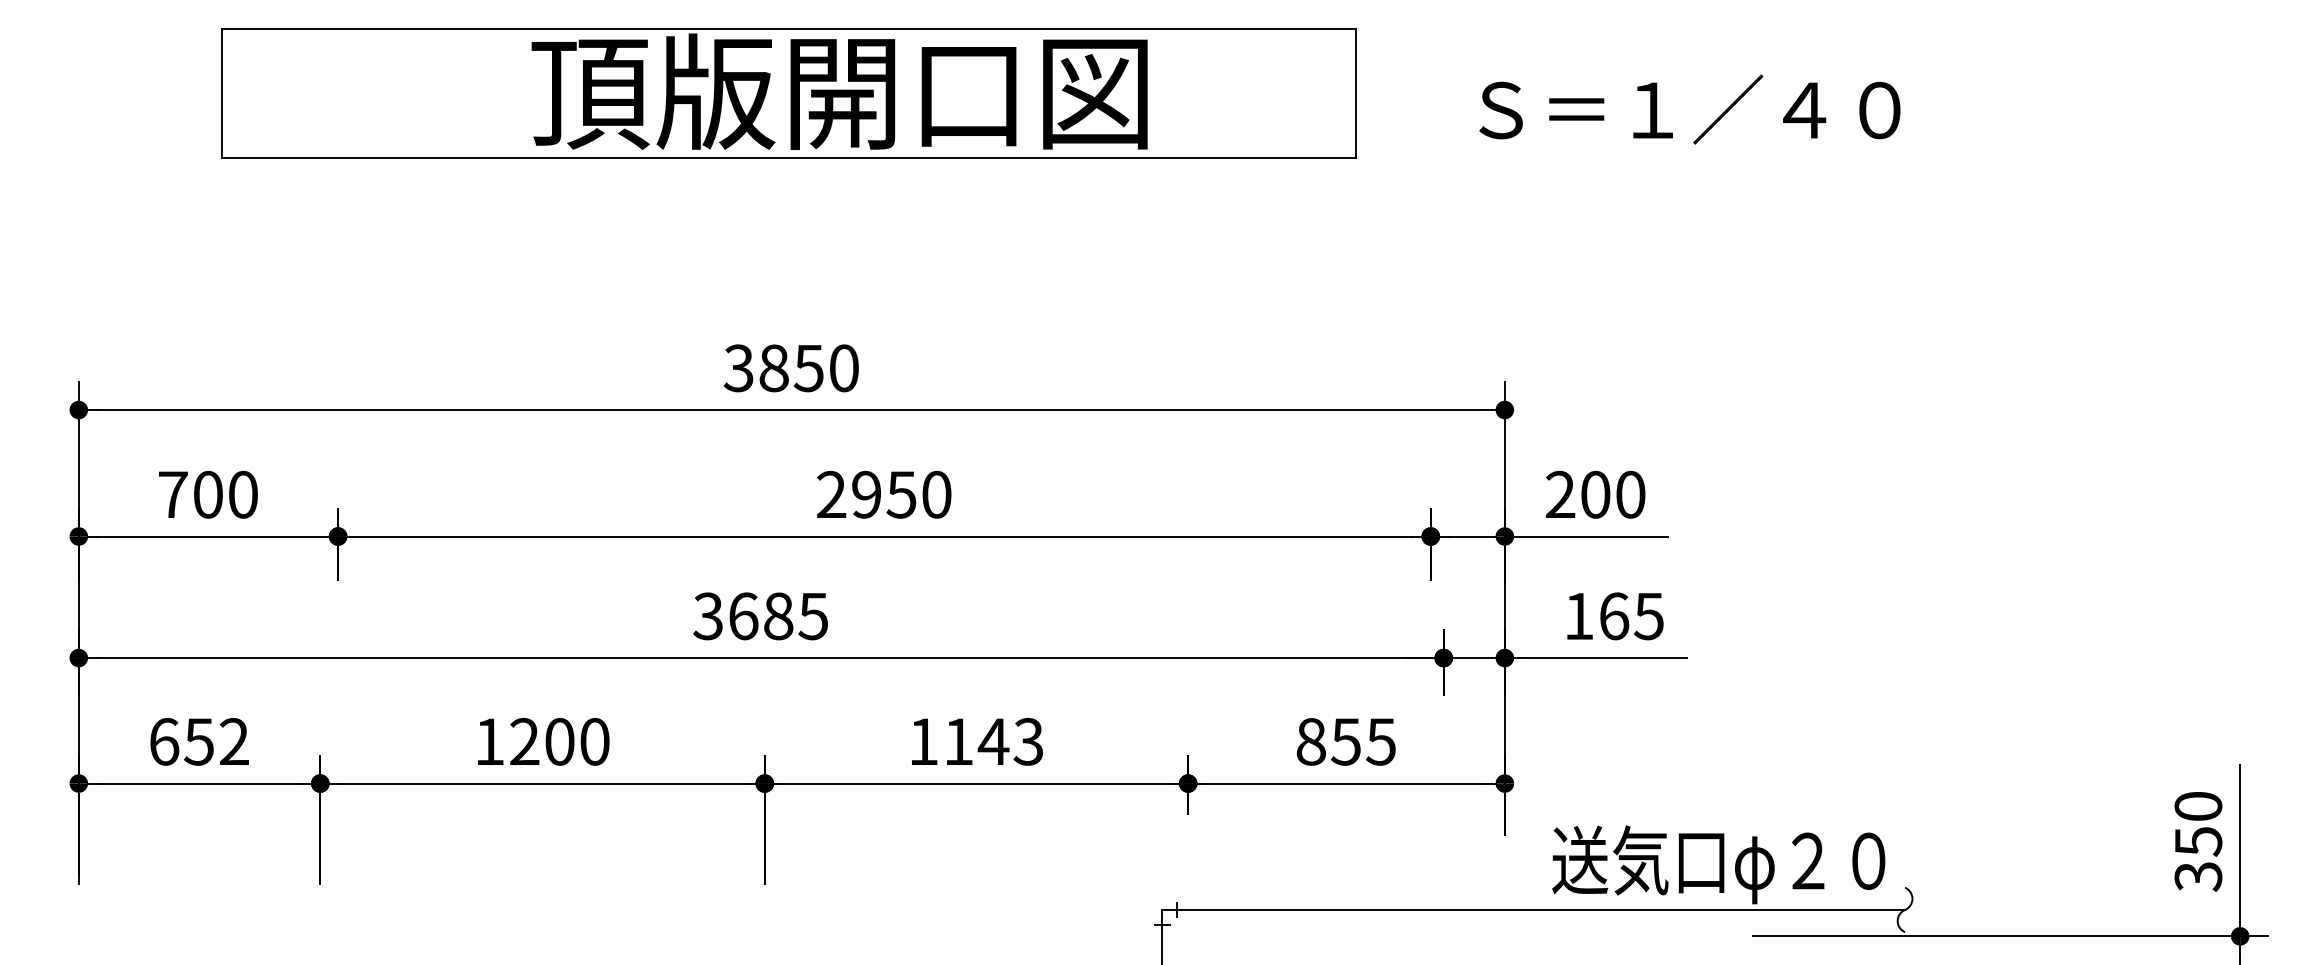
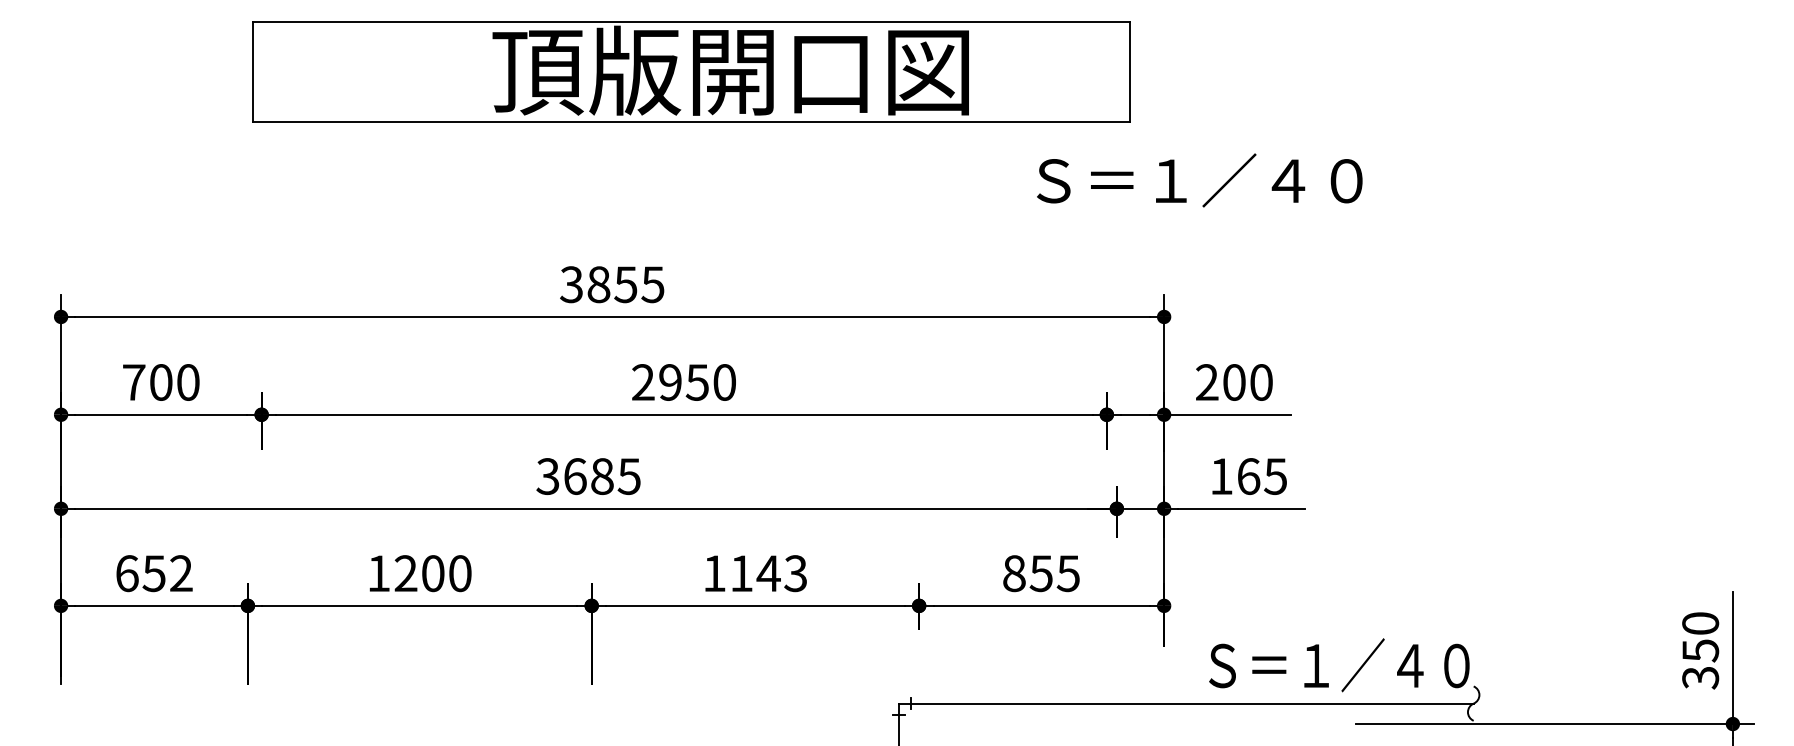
part: (788, 93) -> (691, 72), moved
text: (1689, 109) -> (1199, 180), moved
text: (843, 368) -> (652, 284), 3850 -> 3855
text: (1725, 864) -> (1334, 668), 送気口φ２０ -> Ｓ＝１／４０

